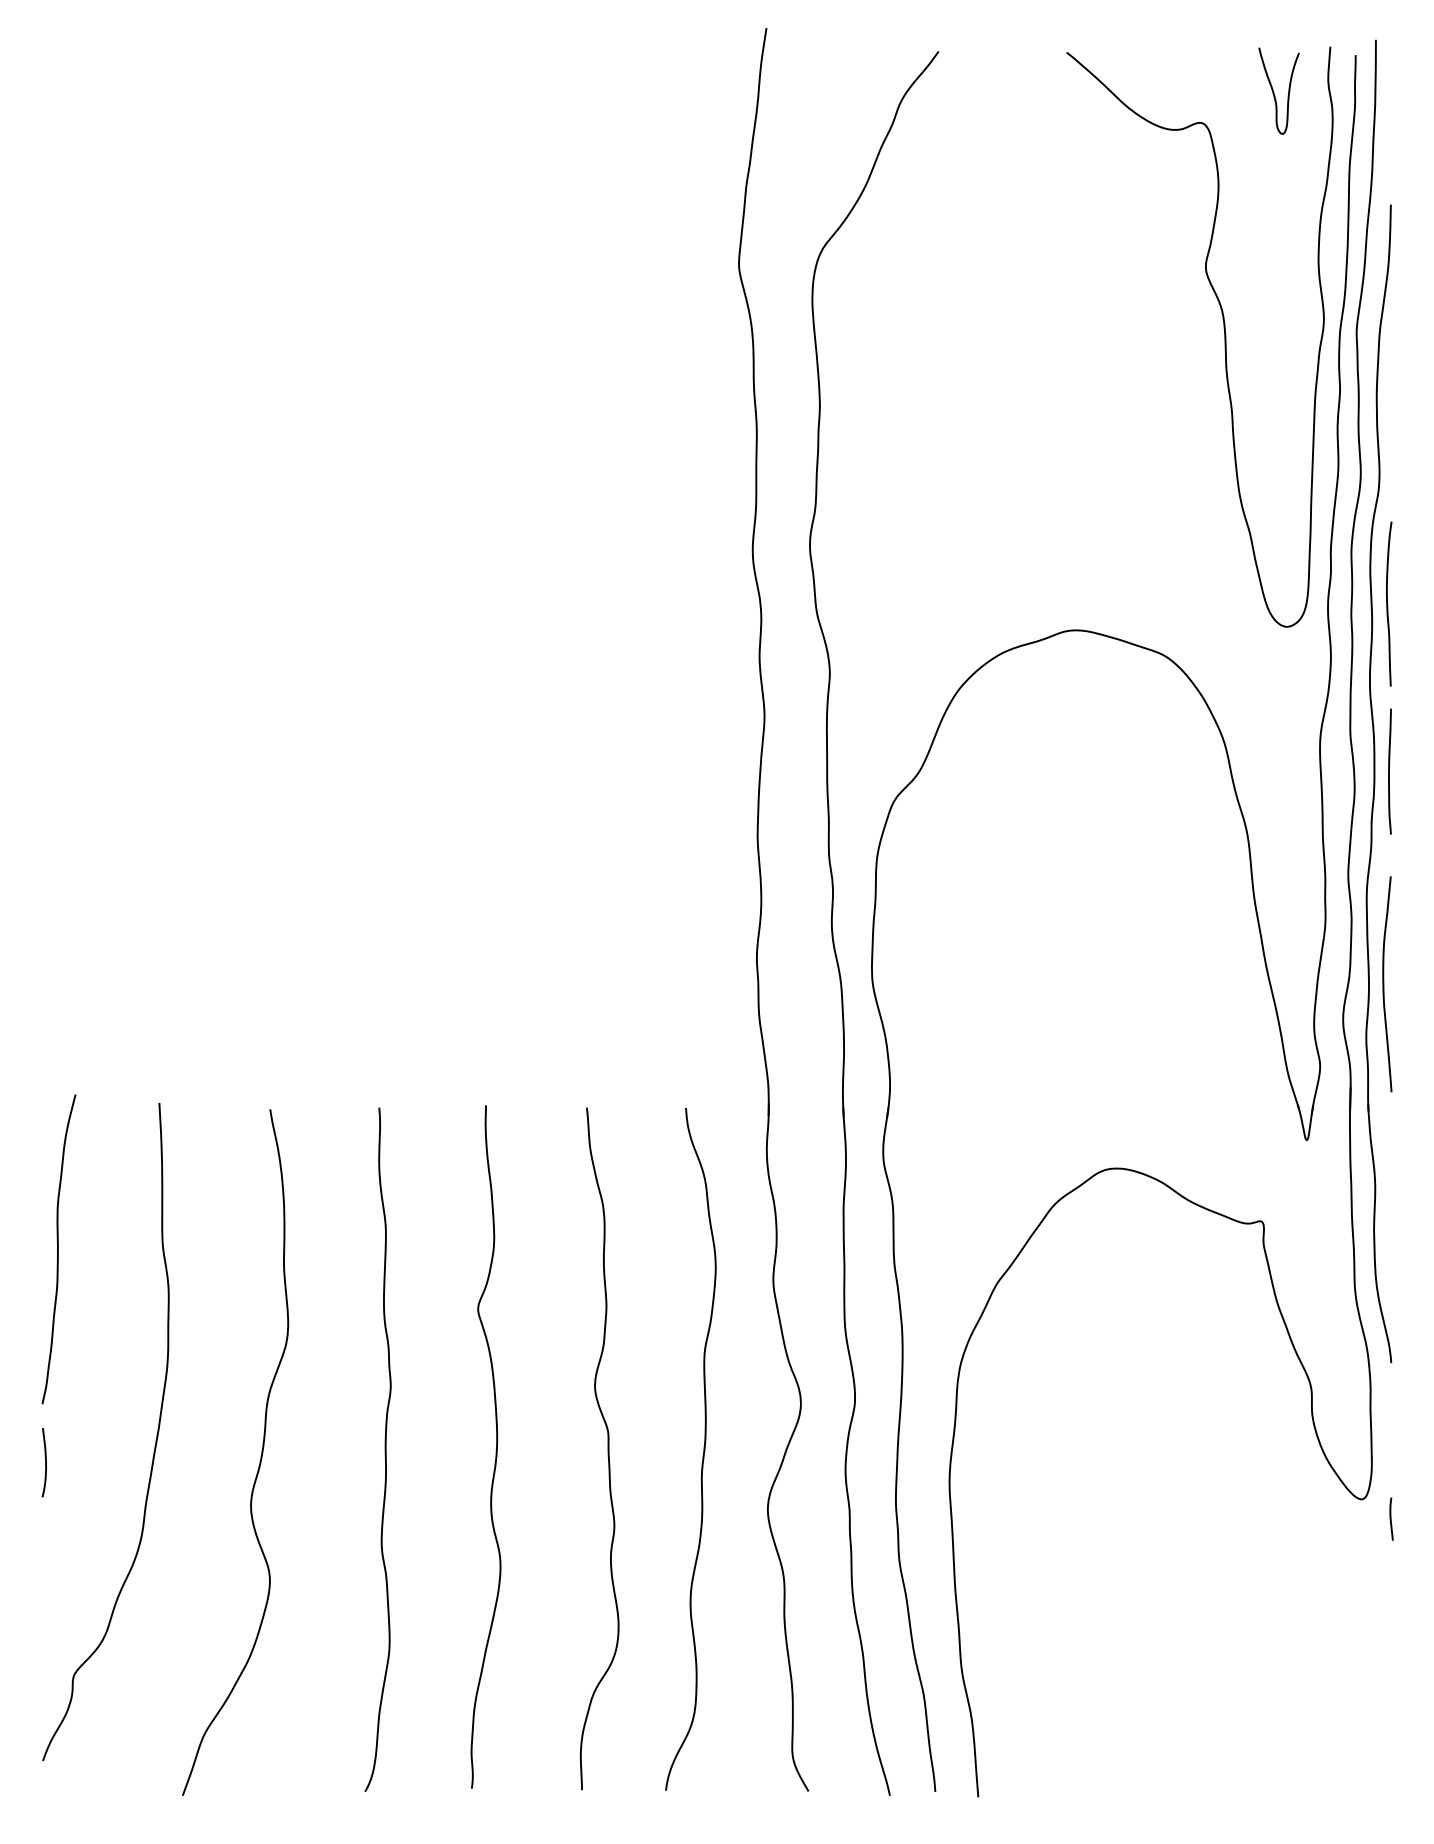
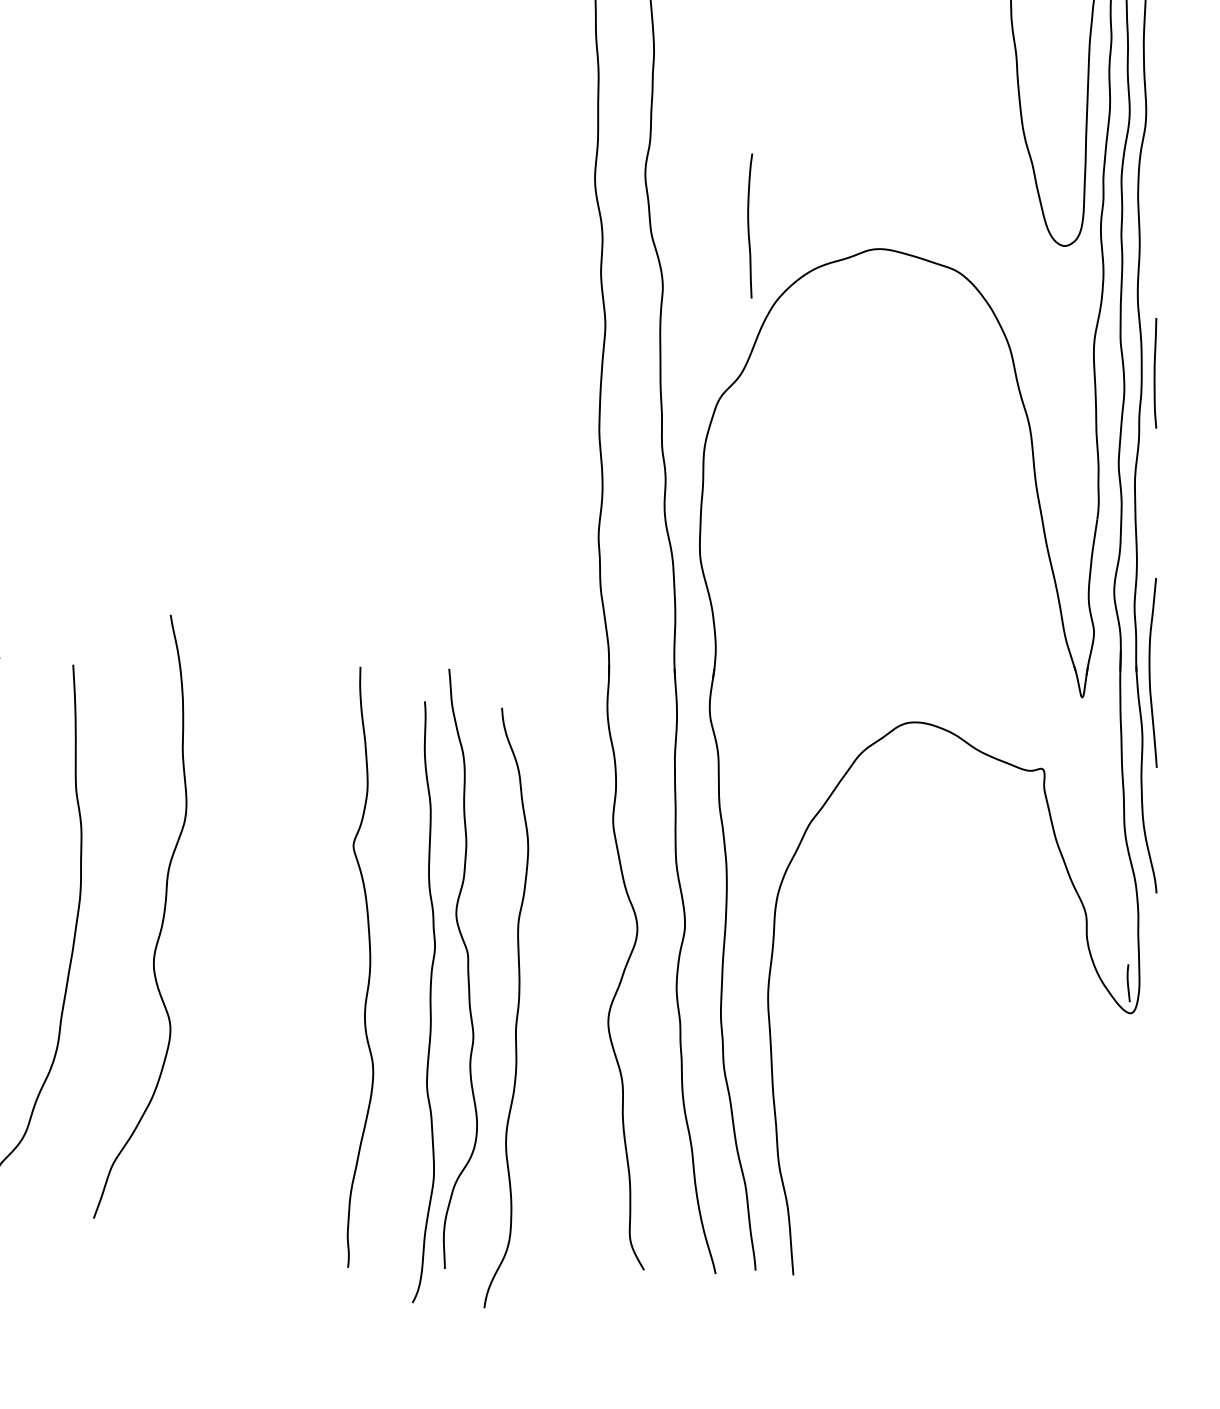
curve: (1388, 604) -> (749, 226), moved
curve: (1384, 984) -> (1150, 673), moved
curve: (703, 1448) -> (517, 1007), moved
curve: (384, 1449) -> (429, 1002), moved
curve: (260, 1456) -> (162, 920), moved
curve: (1391, 1518) -> (1128, 982), moved

